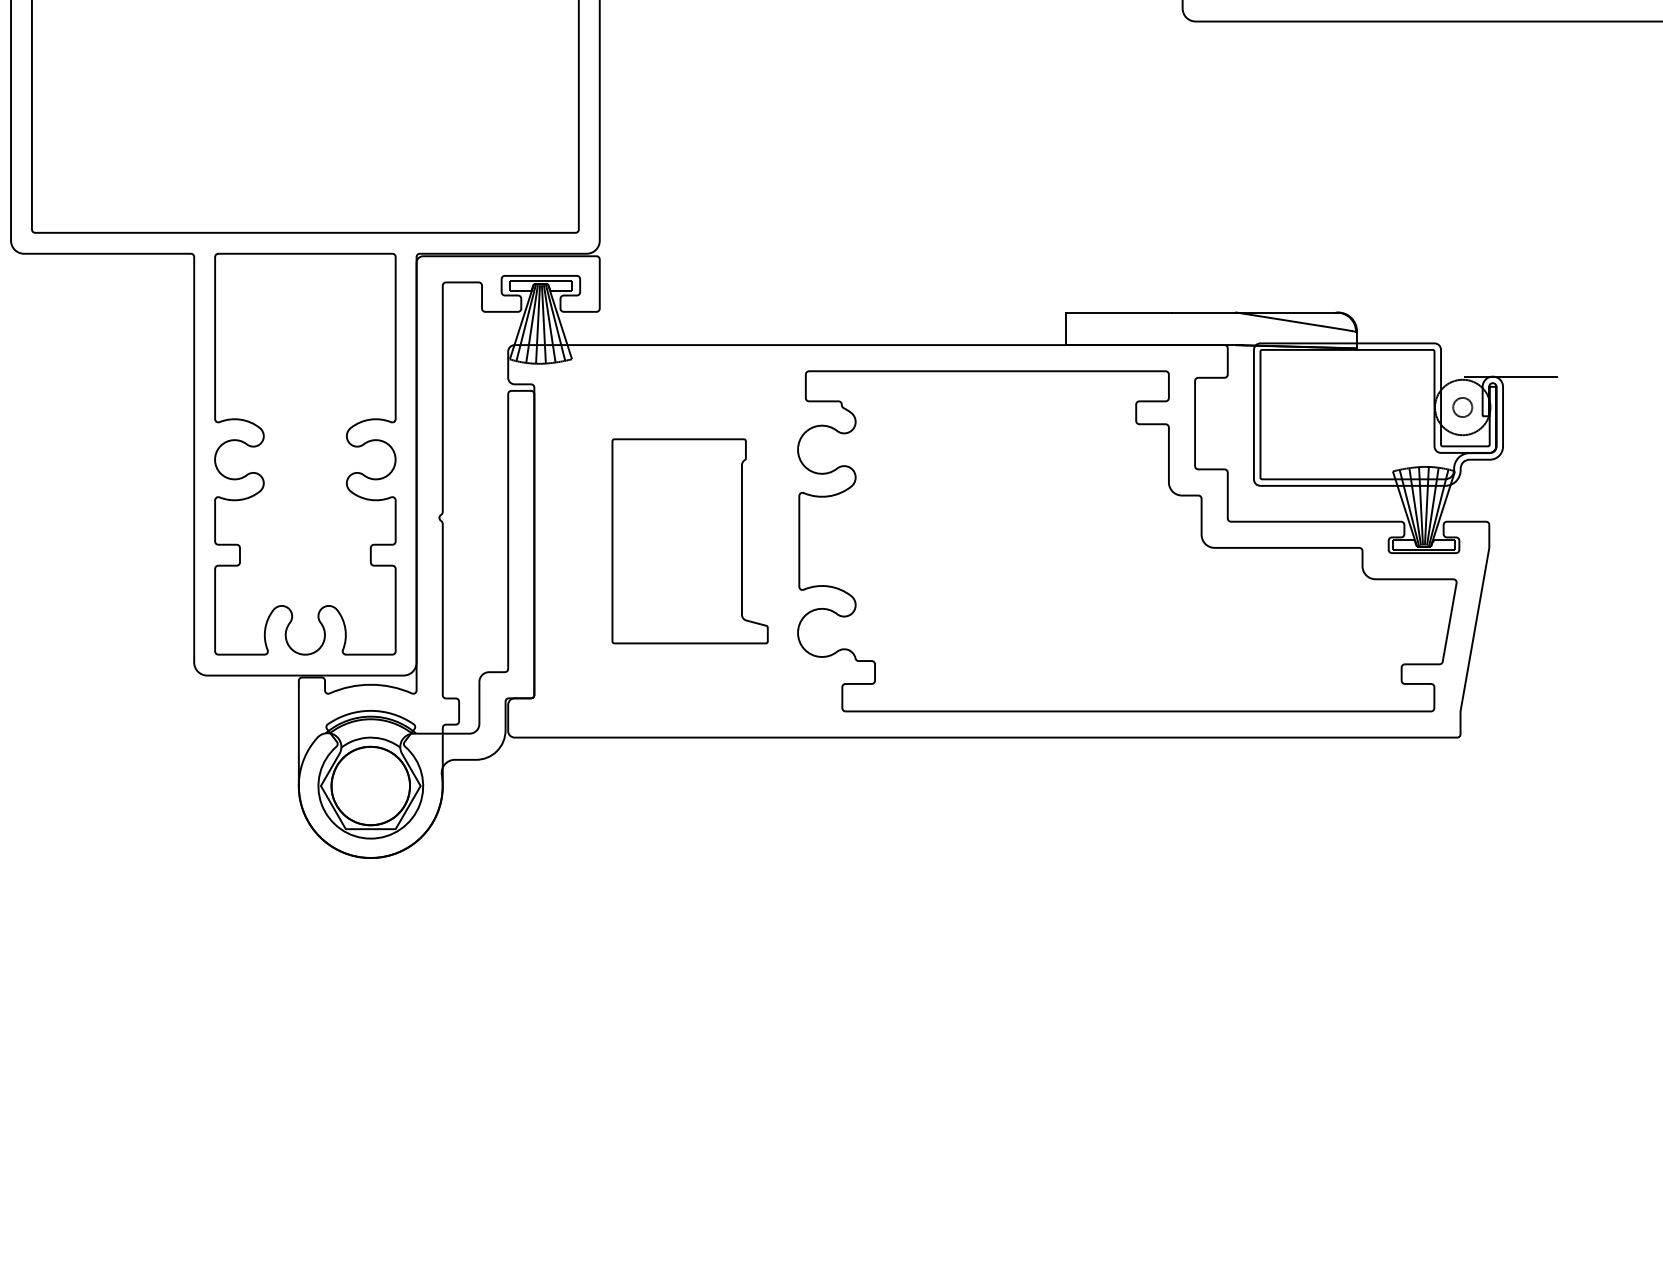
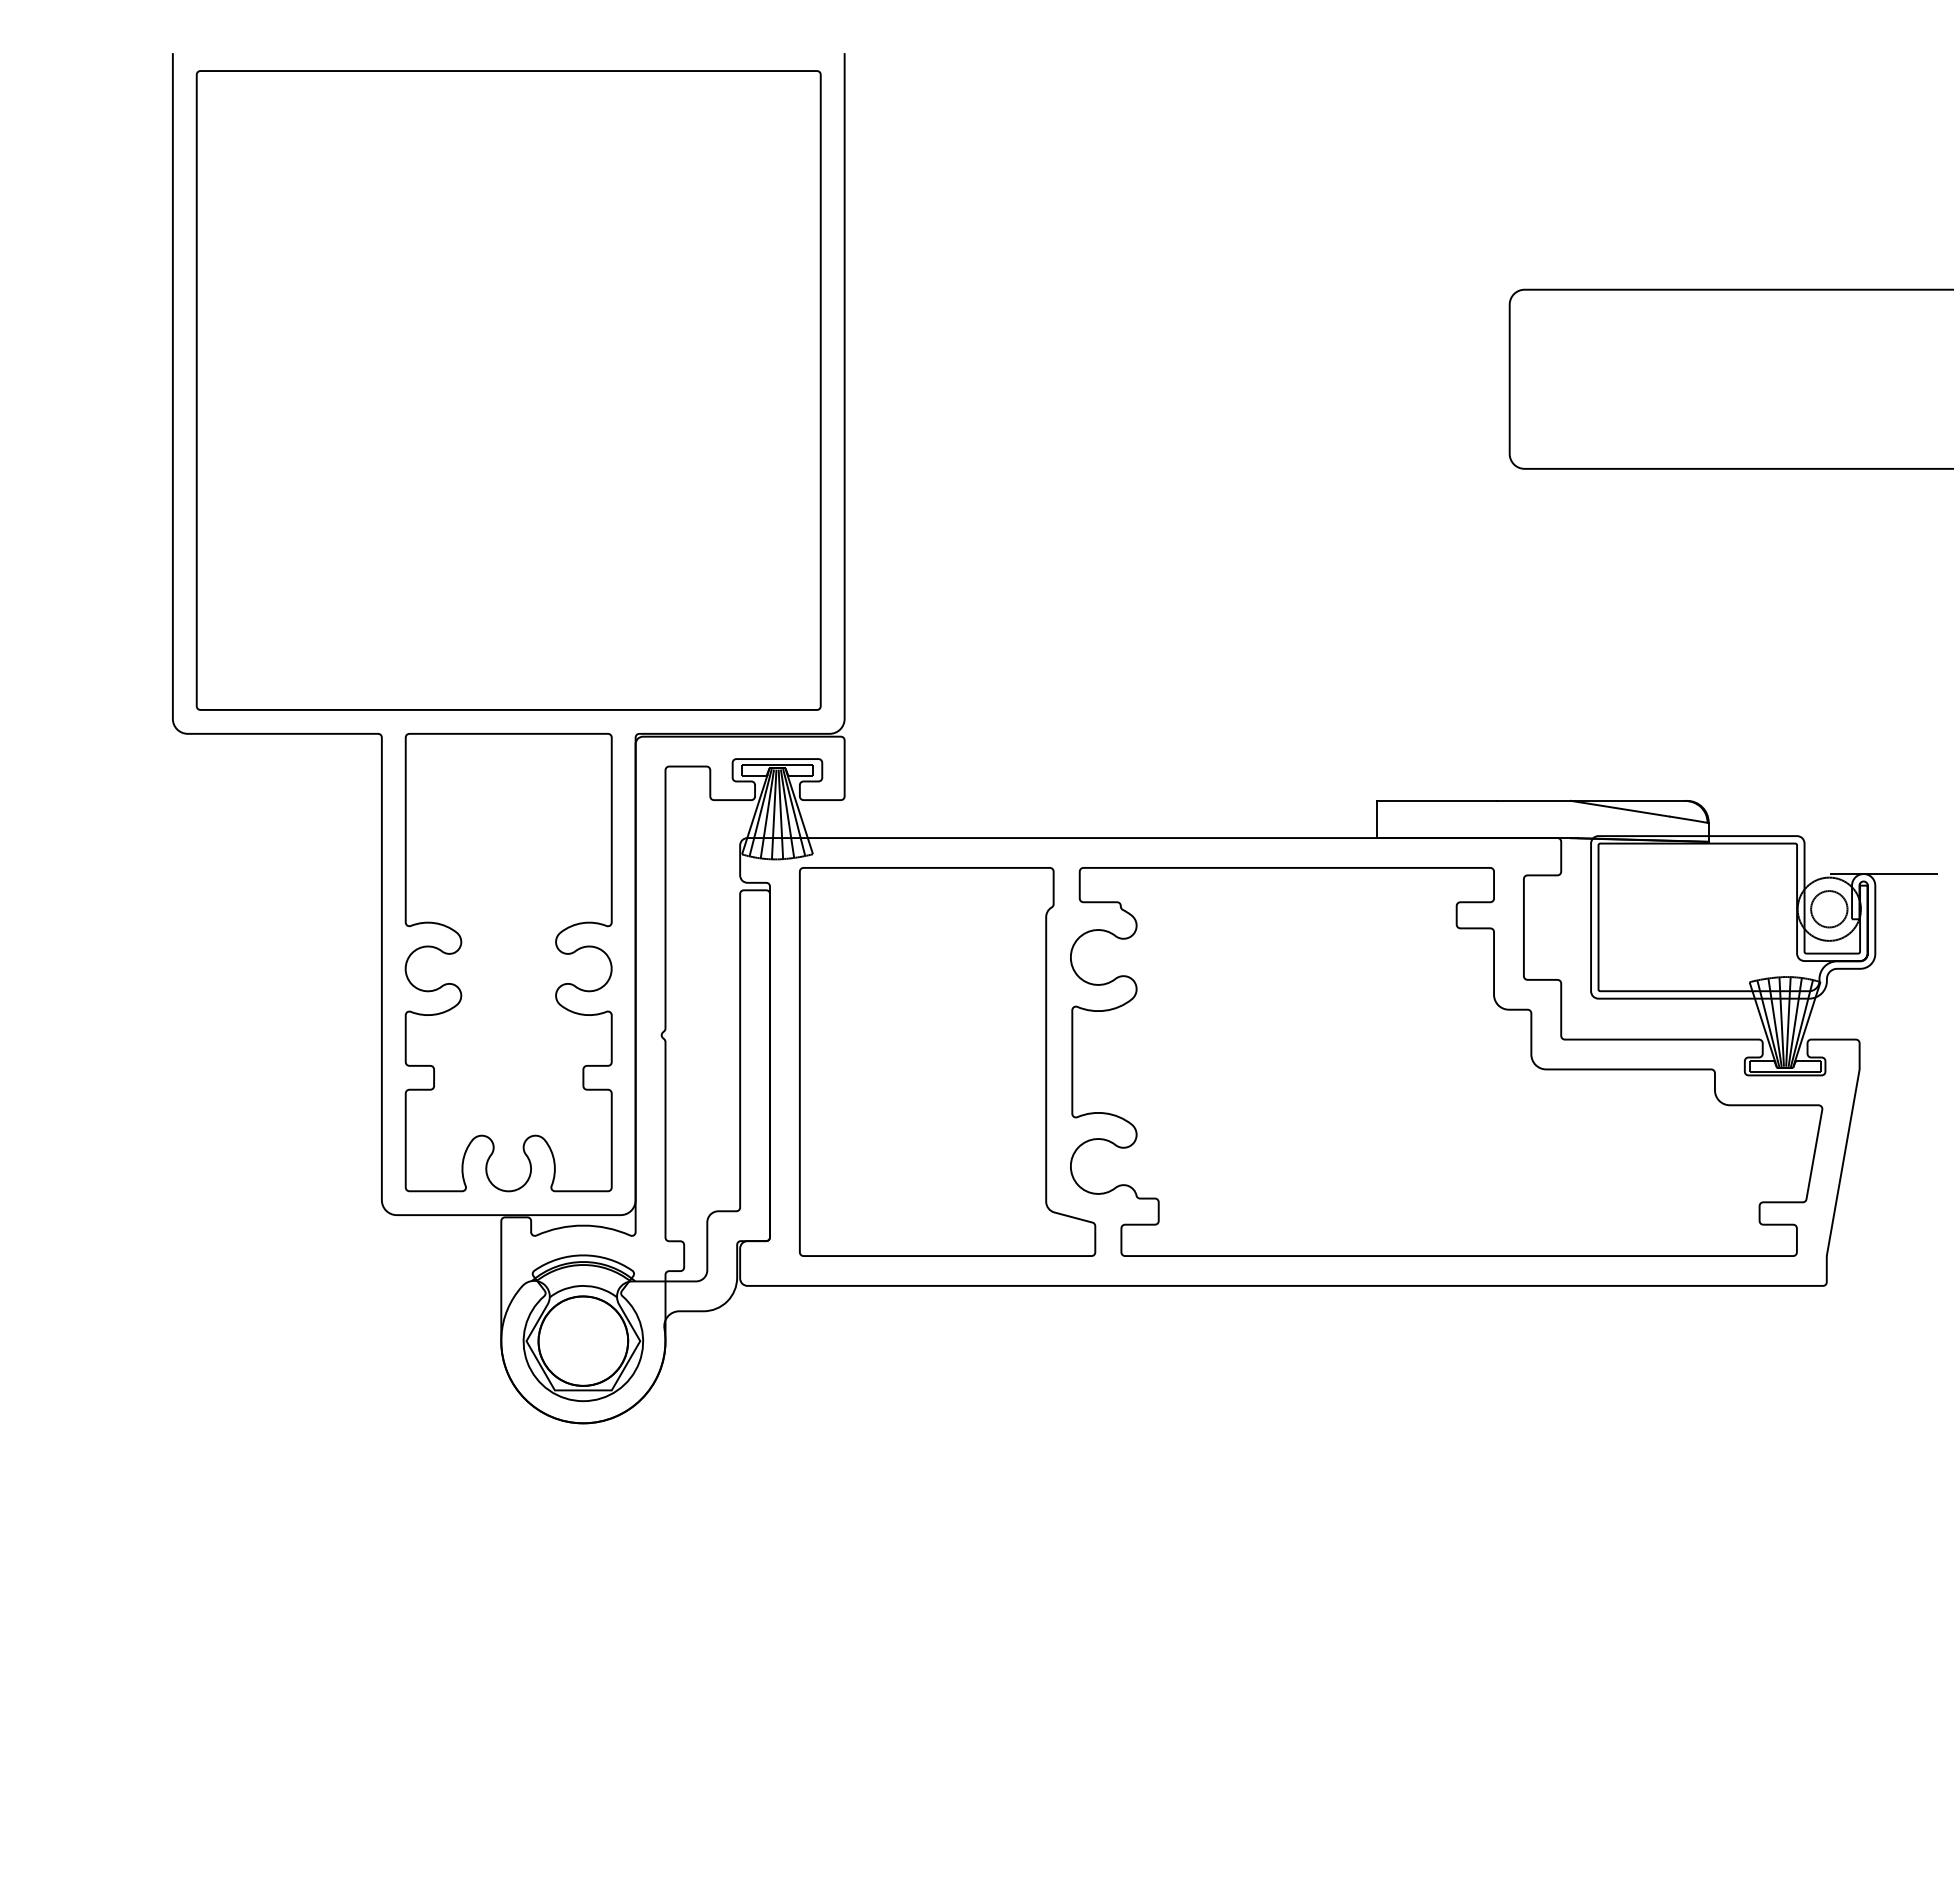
circle: (1462, 407) -> (1829, 909), size x1.67
part: (689, 540) -> (947, 1061), size x1.67

